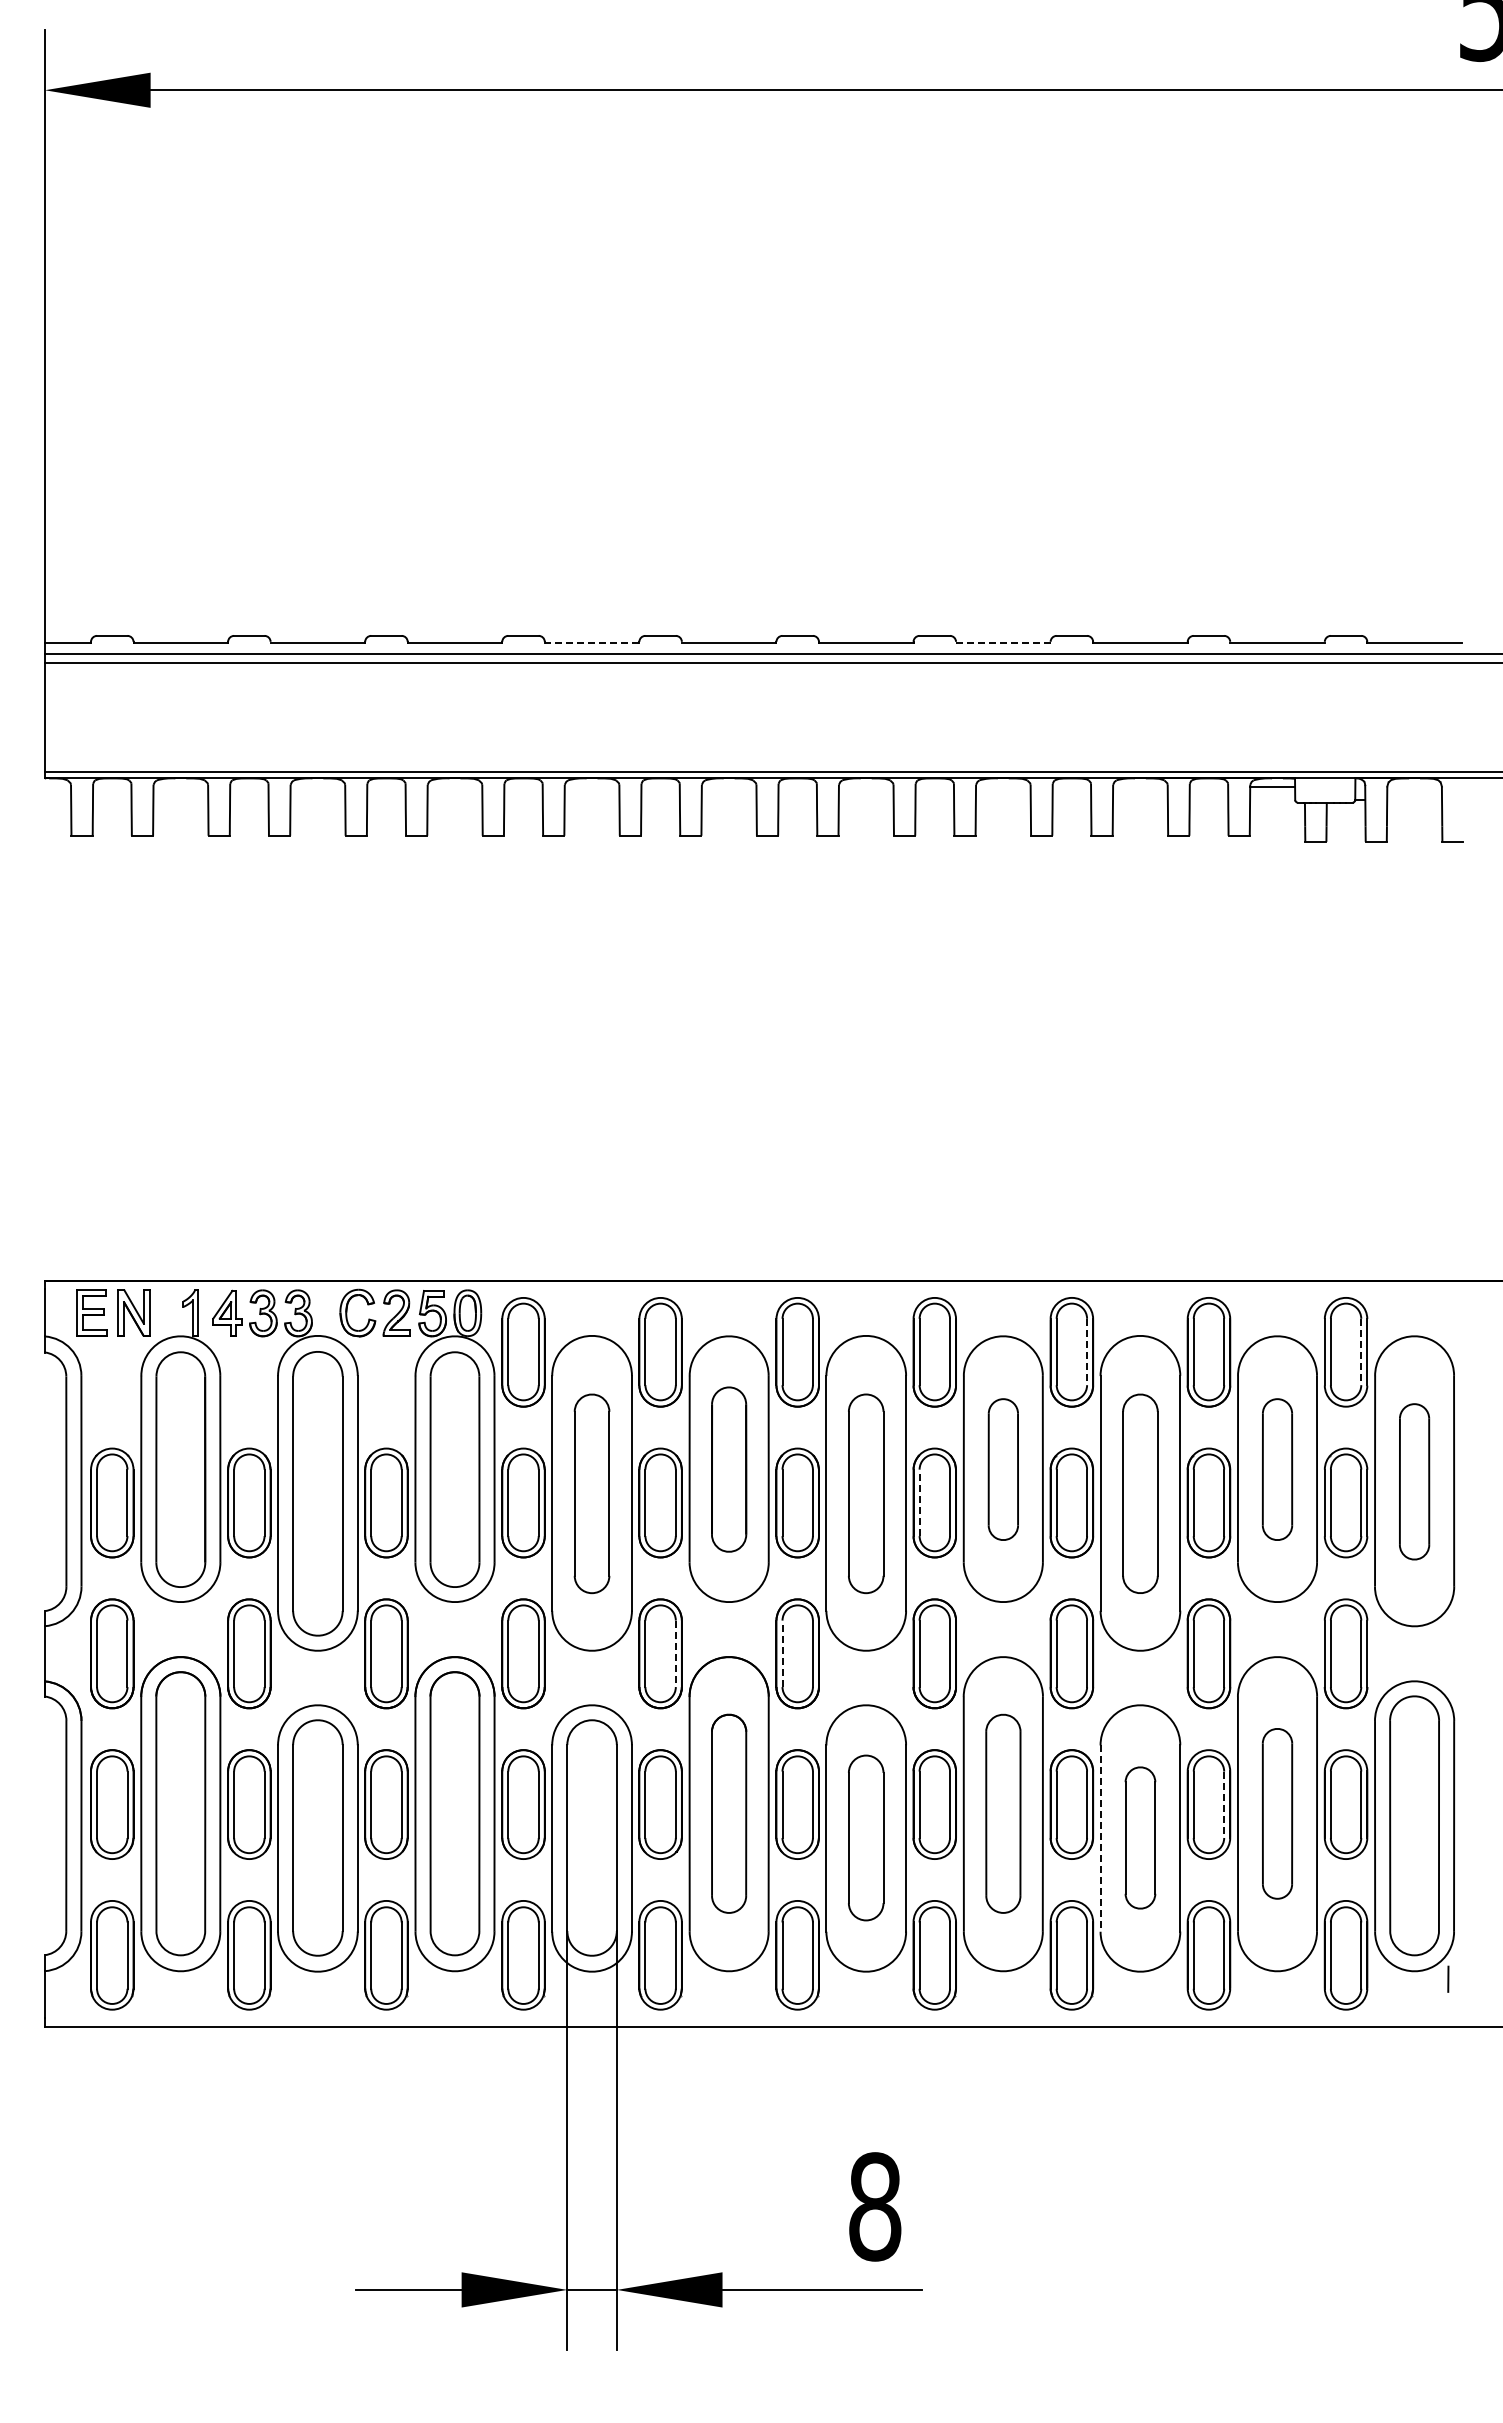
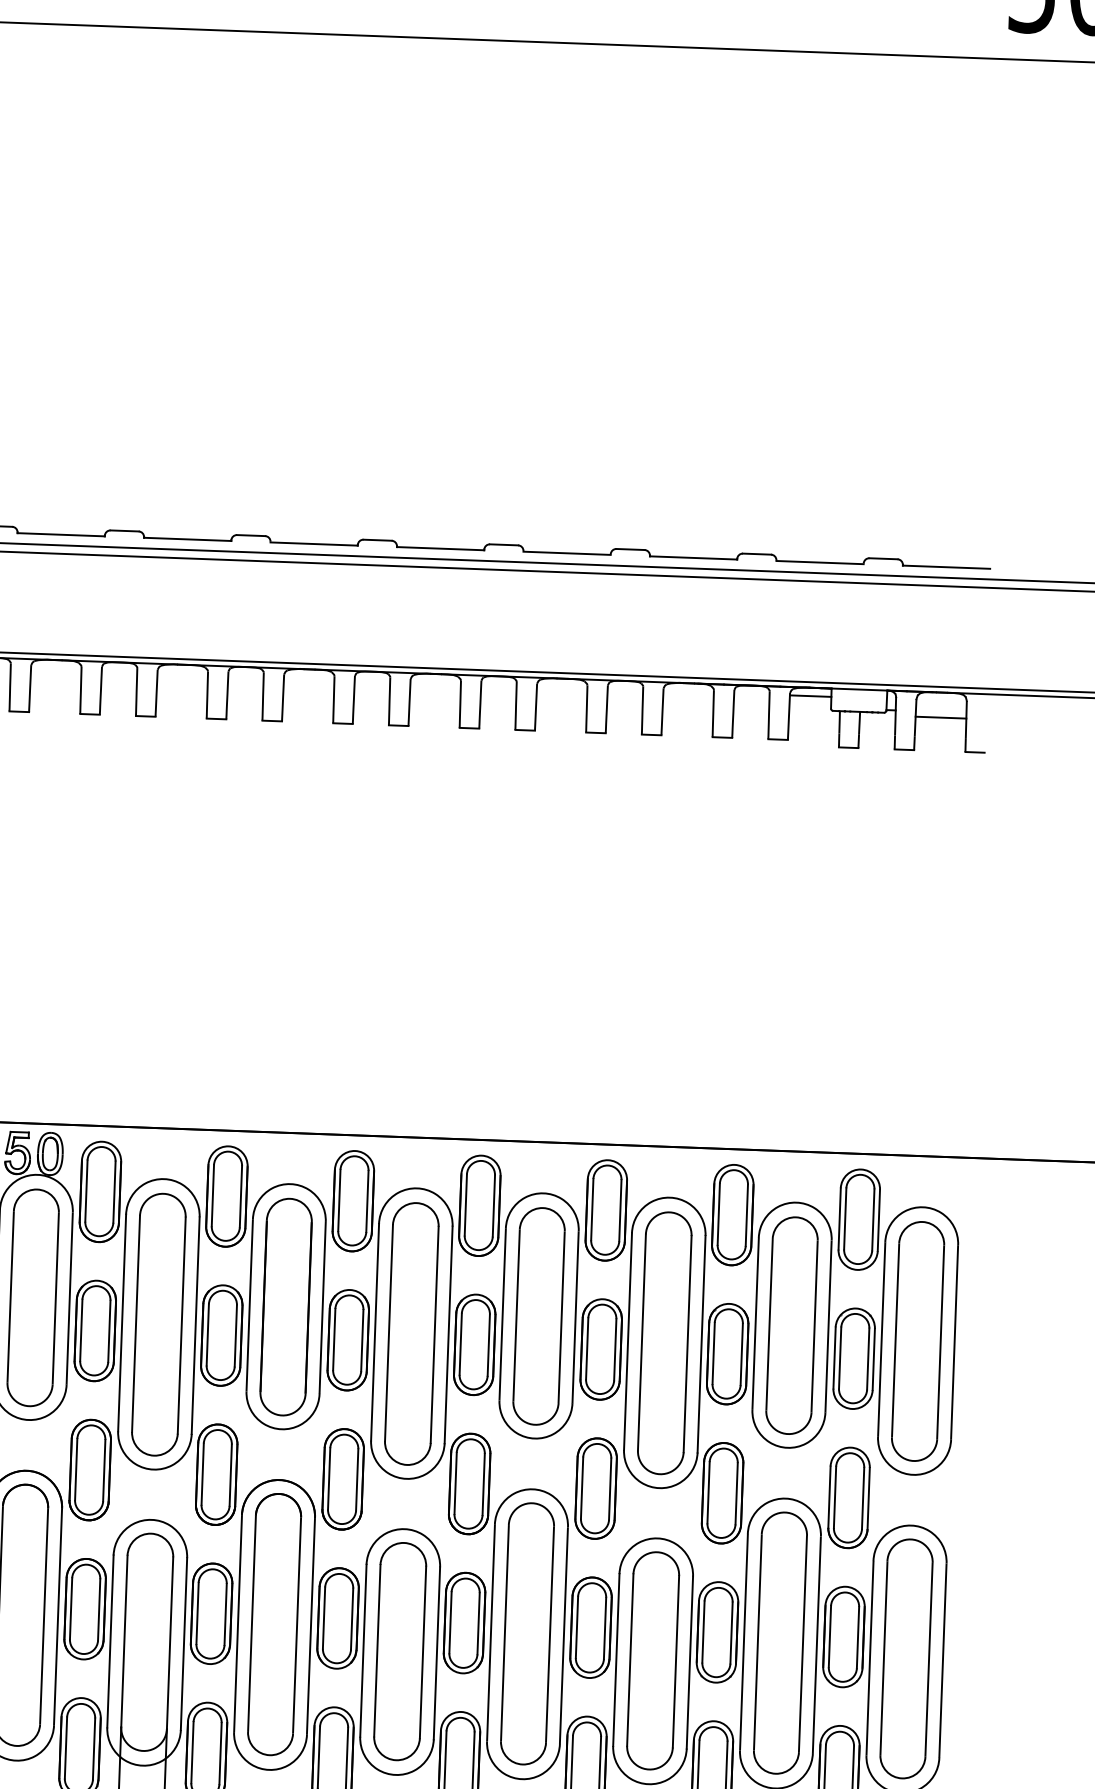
line: (591, 642) -> (187, 539), dashed -> solid
line: (1002, 642) -> (566, 553), dashed -> solid
line: (1414, 805) -> (940, 717), added
line: (1087, 1352) -> (620, 1211), dashed -> solid
line: (1361, 1352) -> (873, 1220), dashed -> solid
part: (728, 1469) -> (285, 1306), size x1.43
part: (1003, 1469) -> (539, 1316), size x1.67
part: (1277, 1469) -> (792, 1325), size x1.67
part: (1414, 1481) -> (918, 1341), size x1.67
part: (591, 1493) -> (158, 1324), size x1.43
part: (865, 1493) -> (411, 1333), size x1.43
part: (1140, 1493) -> (664, 1343), size x1.43
line: (919, 1502) -> (460, 1343), dashed -> solid
line: (782, 1653) -> (329, 1478), dashed -> solid
line: (675, 1654) -> (230, 1475), dashed -> solid
line: (1224, 1805) -> (731, 1633), dashed -> solid
part: (728, 1813) -> (273, 1624), size x1.43
part: (1003, 1813) -> (527, 1633), size x1.43
part: (1277, 1813) -> (780, 1642), size x1.67
part: (865, 1837) -> (399, 1651), size x1.43
part: (1140, 1837) -> (653, 1660), size x1.67
line: (1100, 1839) -> (616, 1660), dashed -> solid

